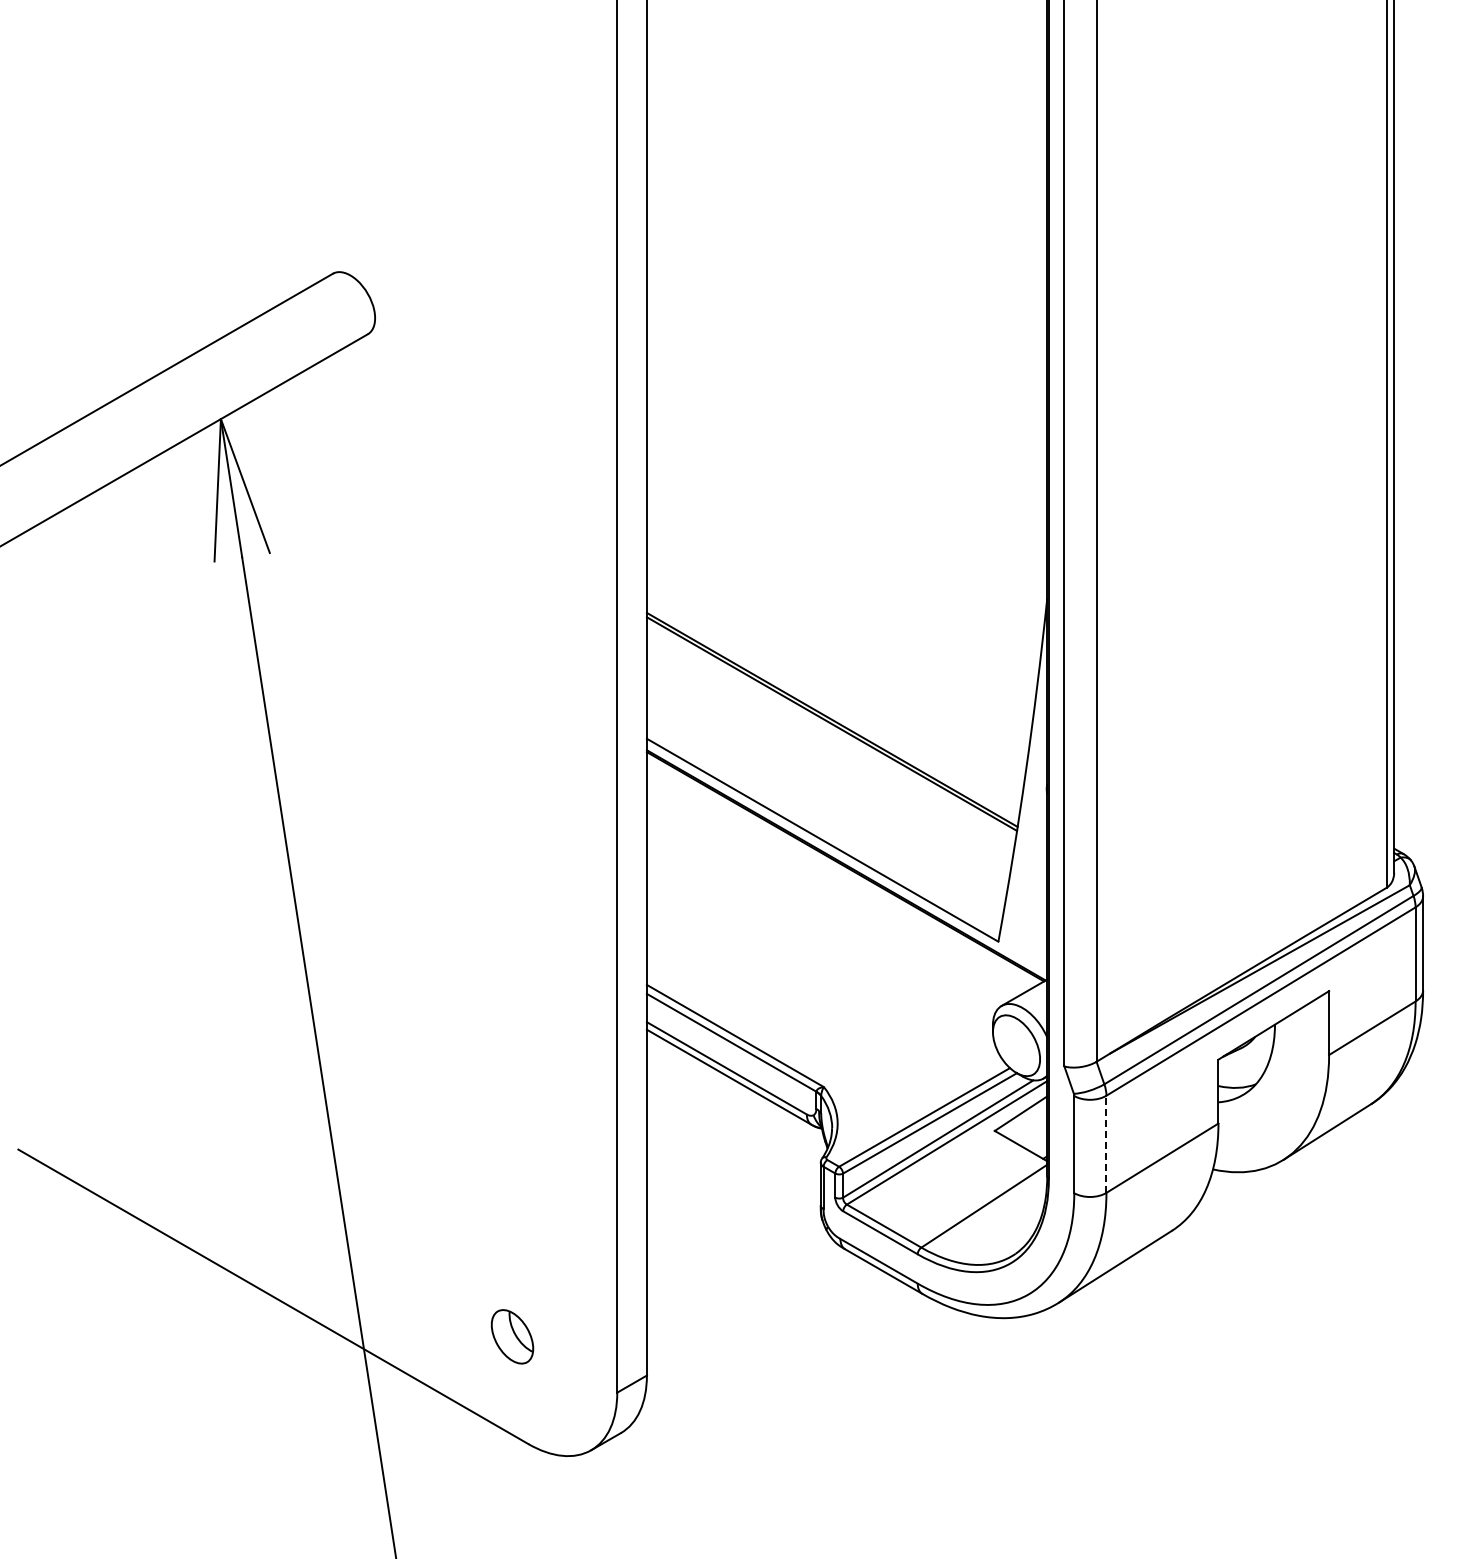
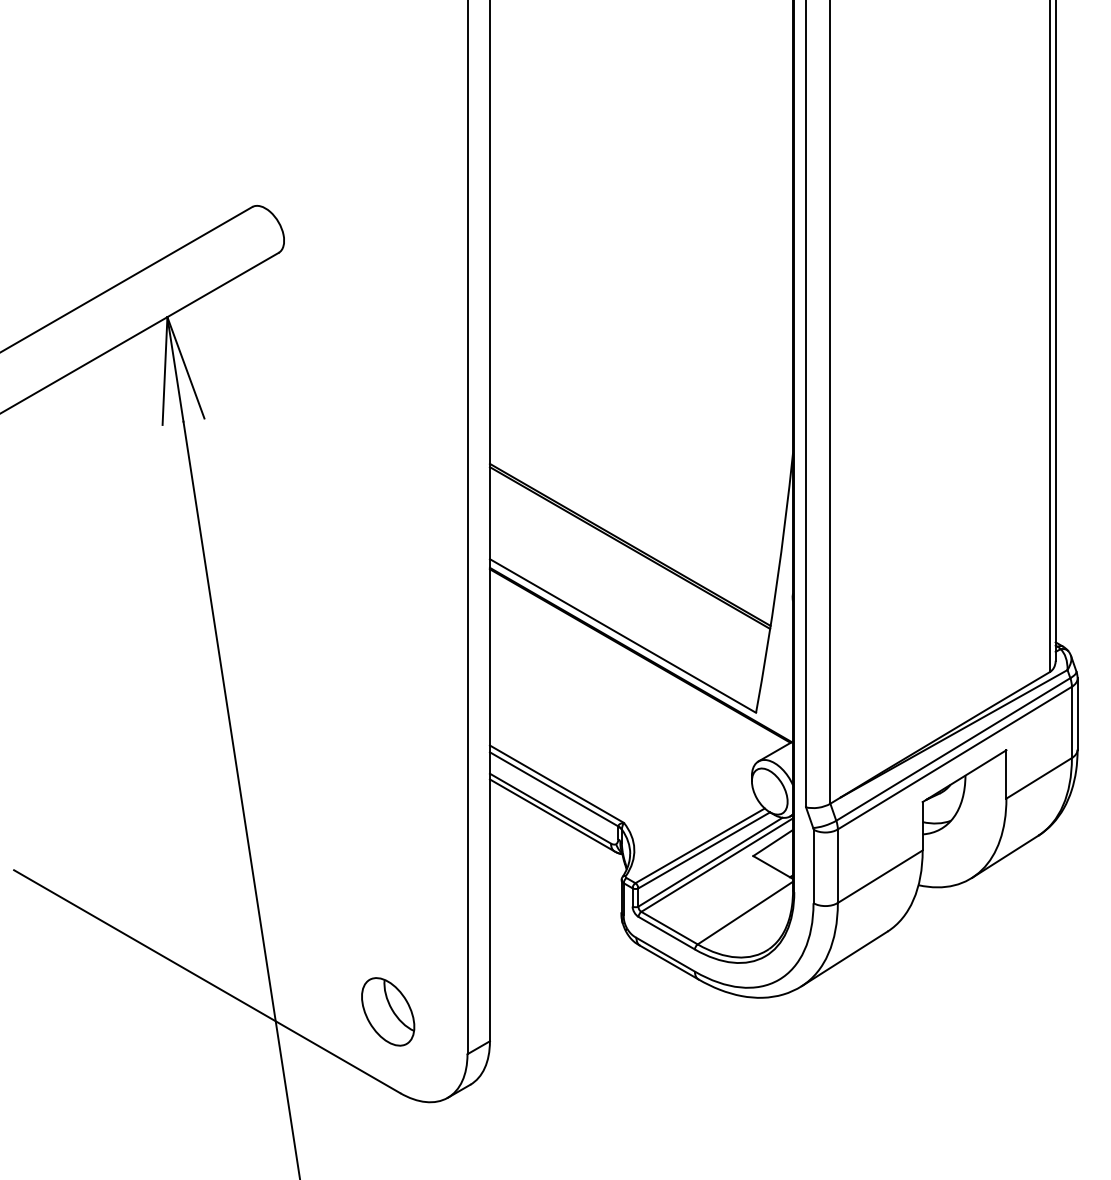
line: (1106, 1144) -> (837, 866), dashed -> solid
part: (512, 1336) -> (388, 1011), size x1.67

